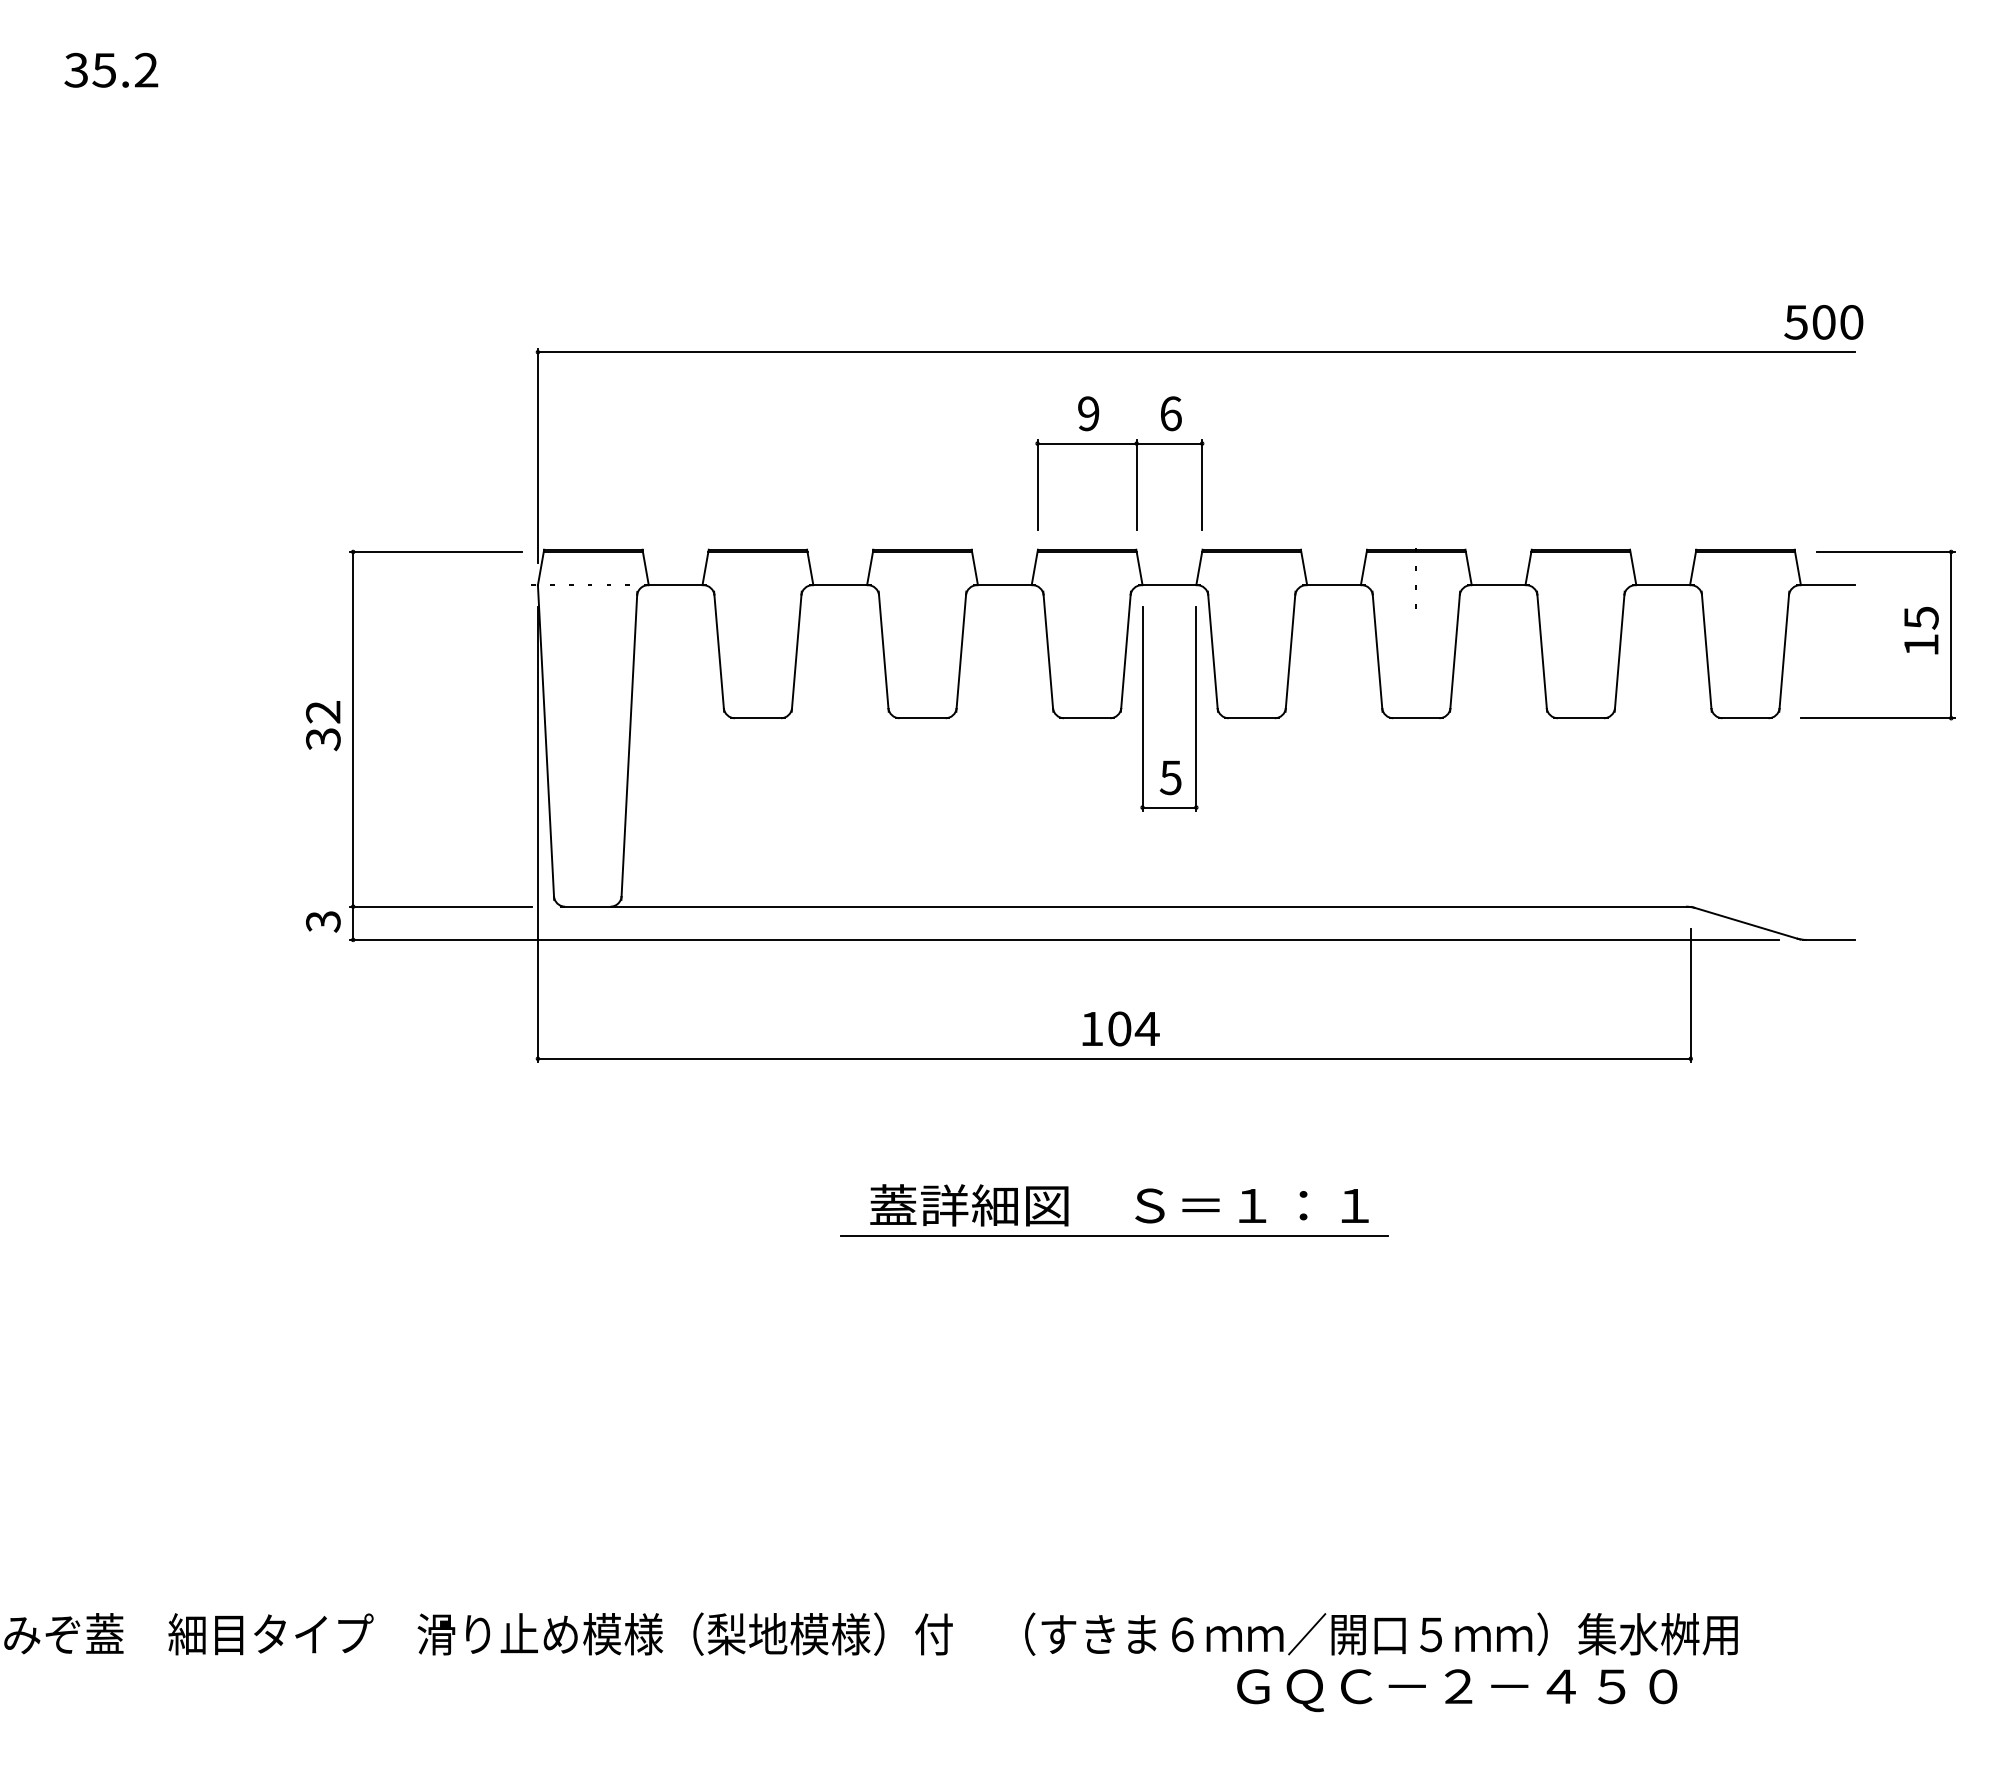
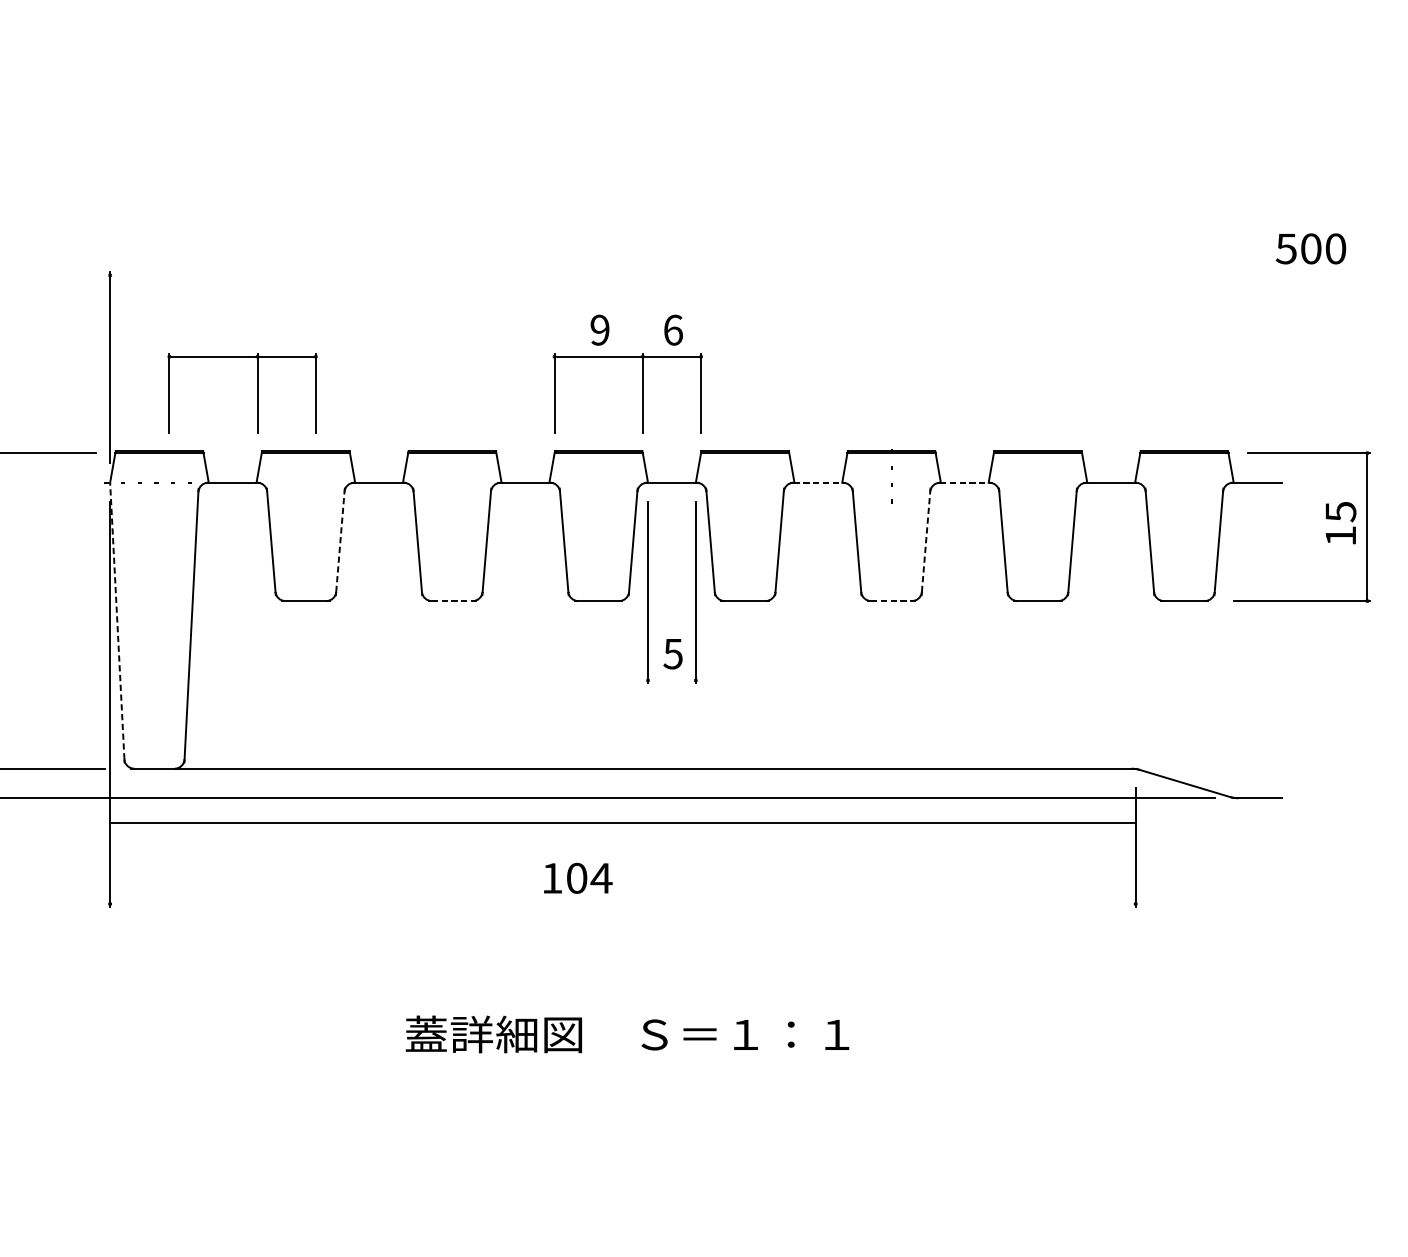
text: (1823, 322) -> (1310, 249), moved
line: (1195, 352) -> (695, 275), removed
part: (703, 484) -> (257, 393), added
line: (1334, 585) -> (818, 482), solid -> dashed
line: (1498, 585) -> (964, 482), solid -> dashed
line: (796, 651) -> (340, 541), solid -> dashed
line: (1455, 651) -> (926, 541), solid -> dashed
line: (923, 718) -> (453, 601), solid -> dashed
line: (1416, 718) -> (891, 601), solid -> dashed
line: (545, 740) -> (116, 620), solid -> dashed
line: (1169, 807) -> (671, 680), removed
text: (1120, 1028) -> (577, 877), moved
line: (1113, 1058) -> (622, 822), moved
line: (1114, 1236) -> (623, 1062), removed

